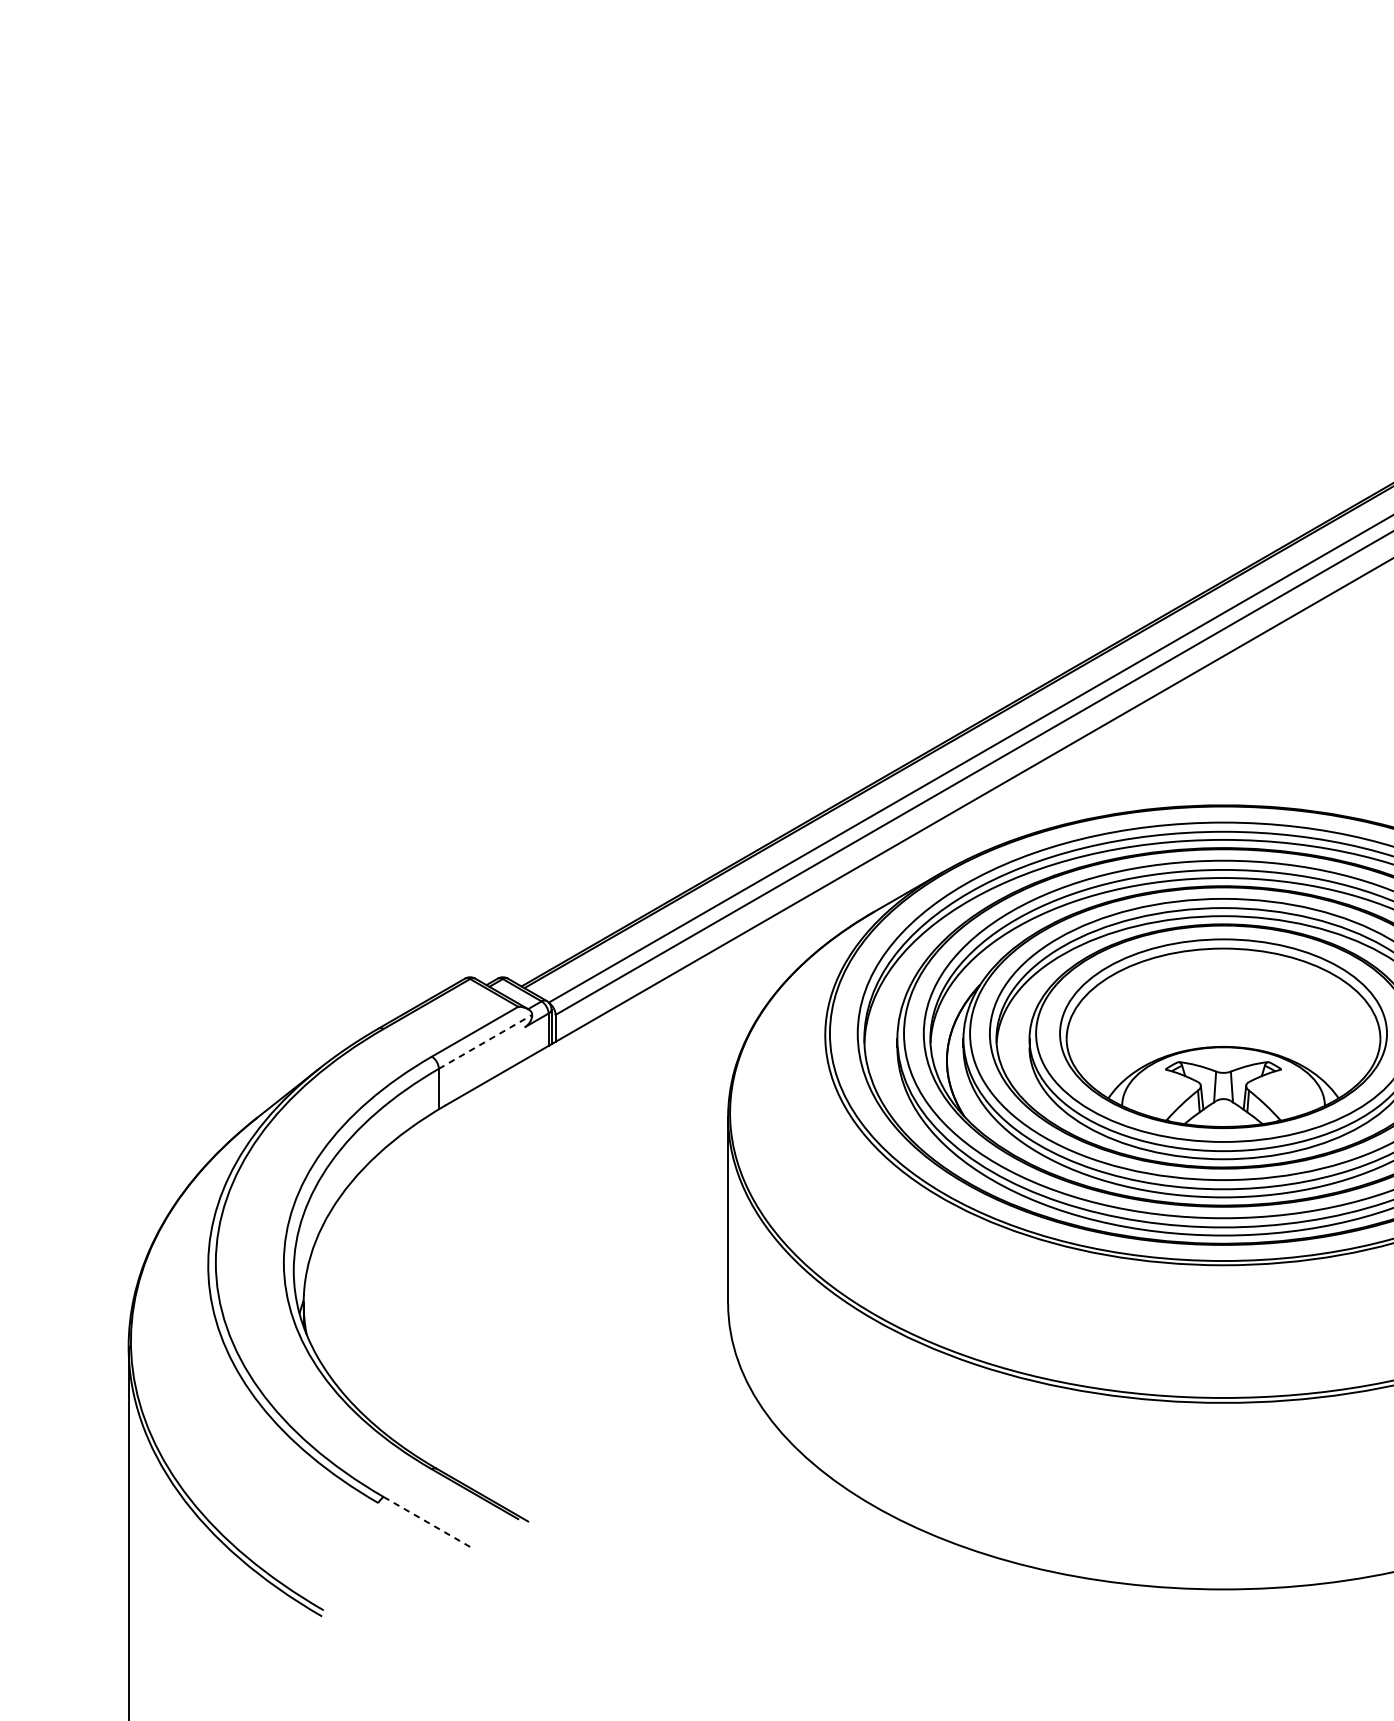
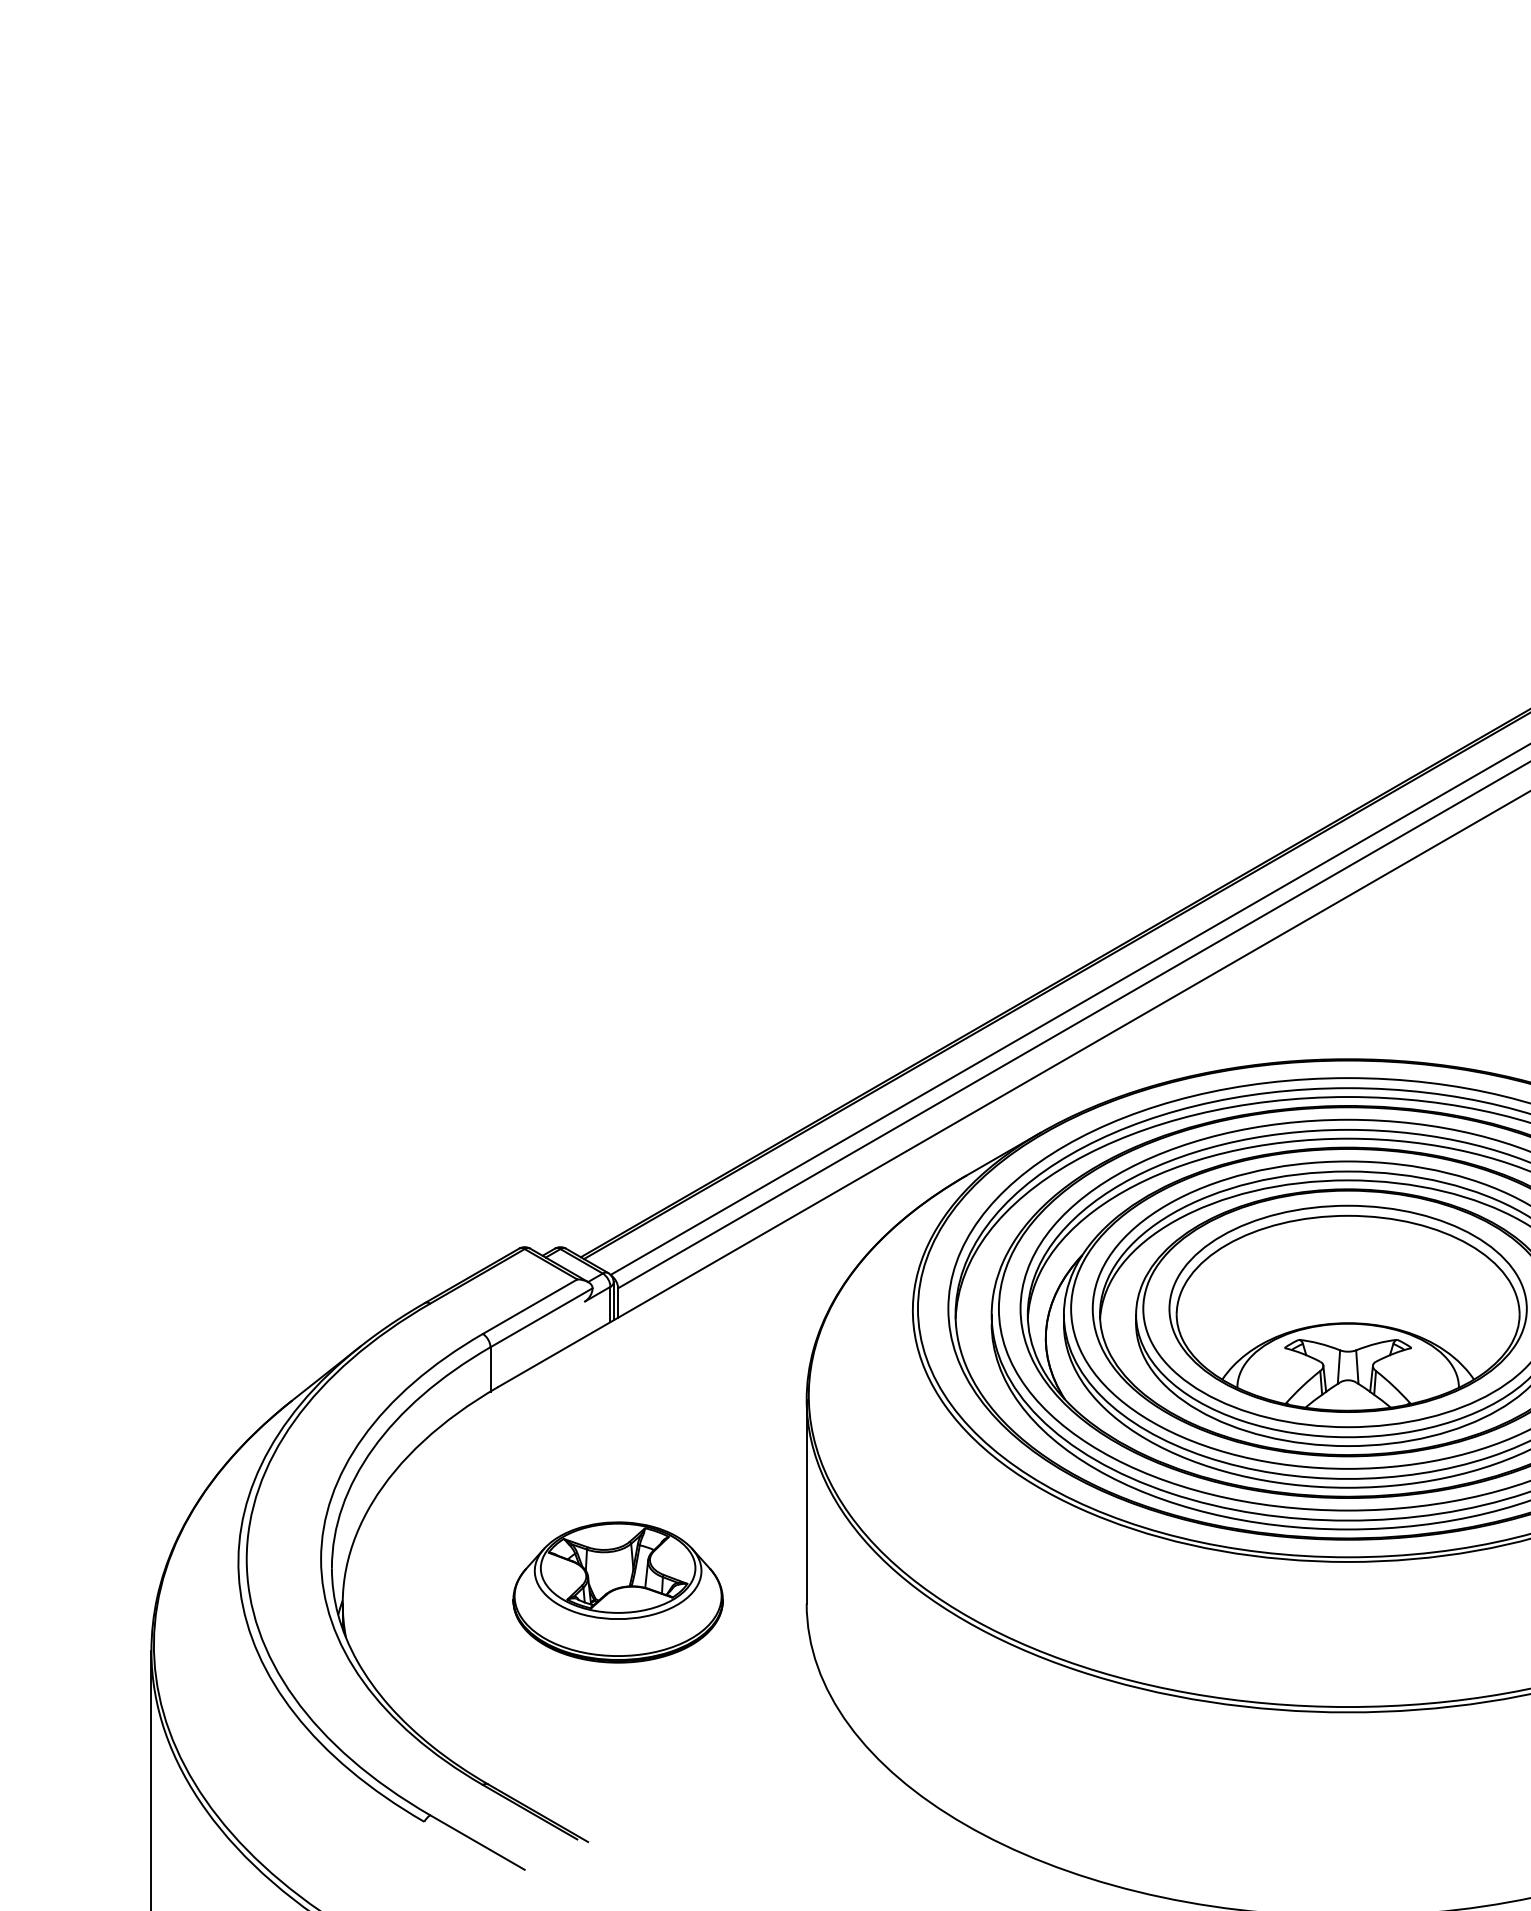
line: (485, 1041) -> (541, 1317), dashed -> solid
part: (555, 1293) -> (617, 1592), added
line: (426, 1521) -> (477, 1842), dashed -> solid

